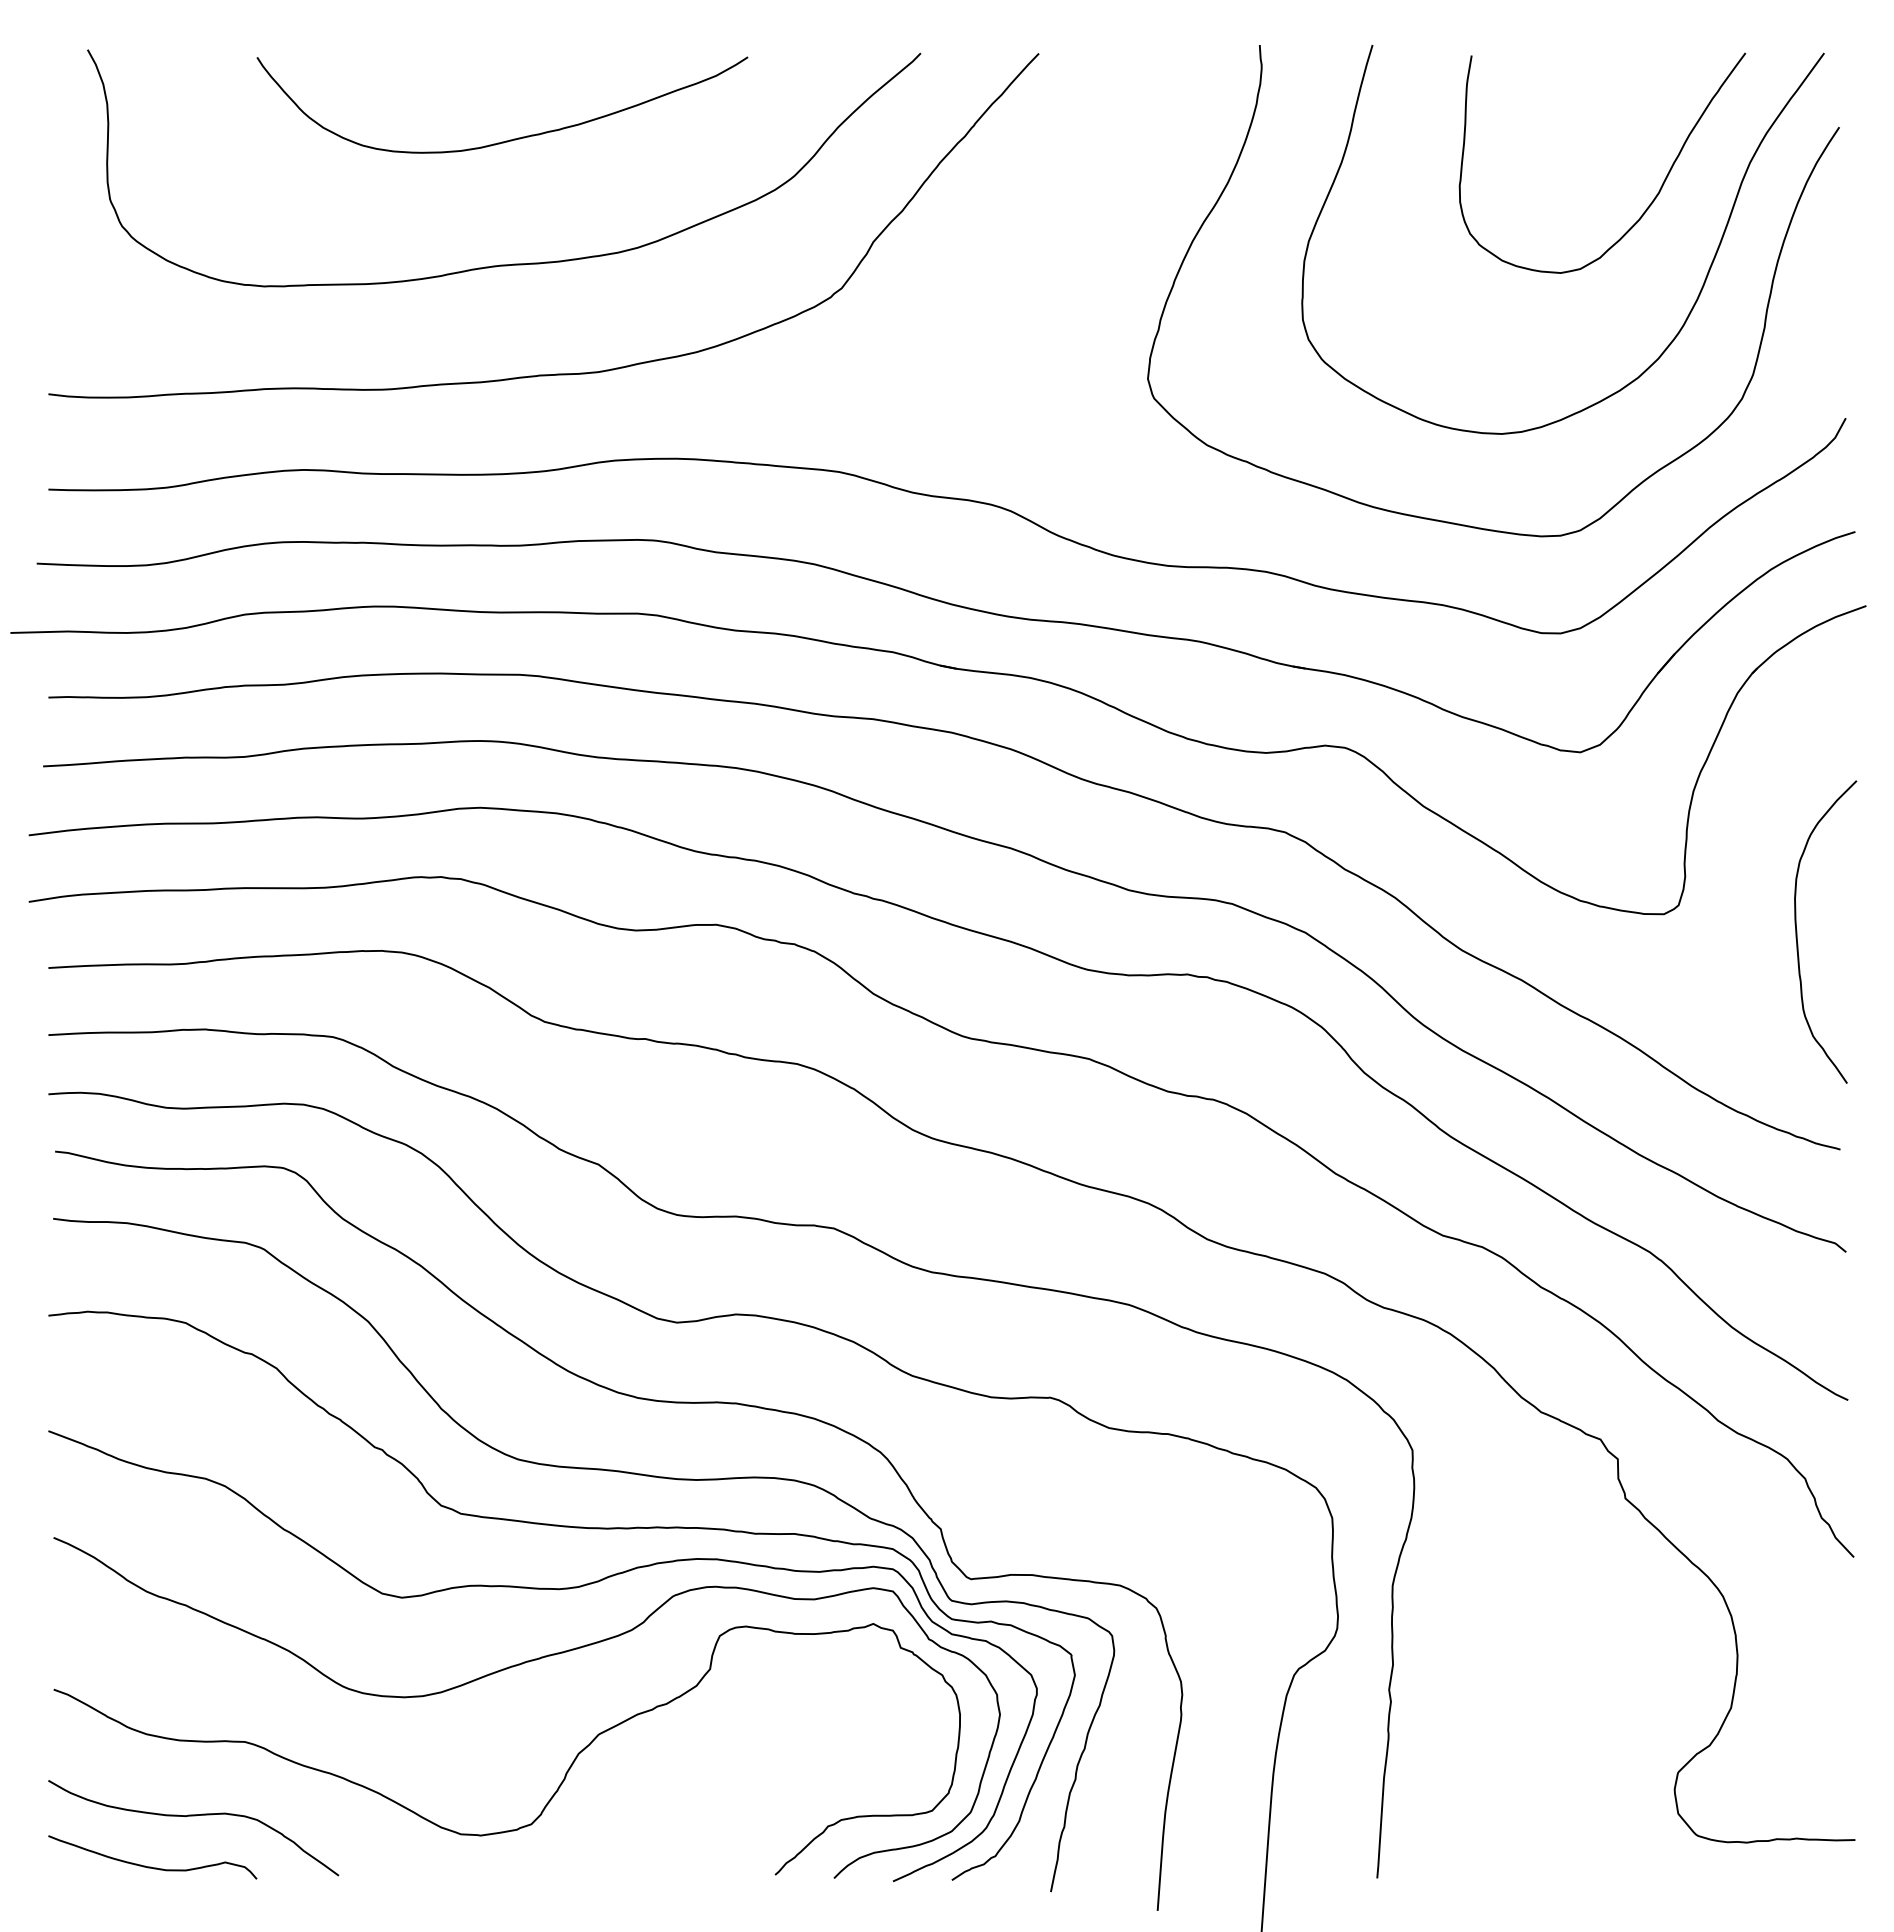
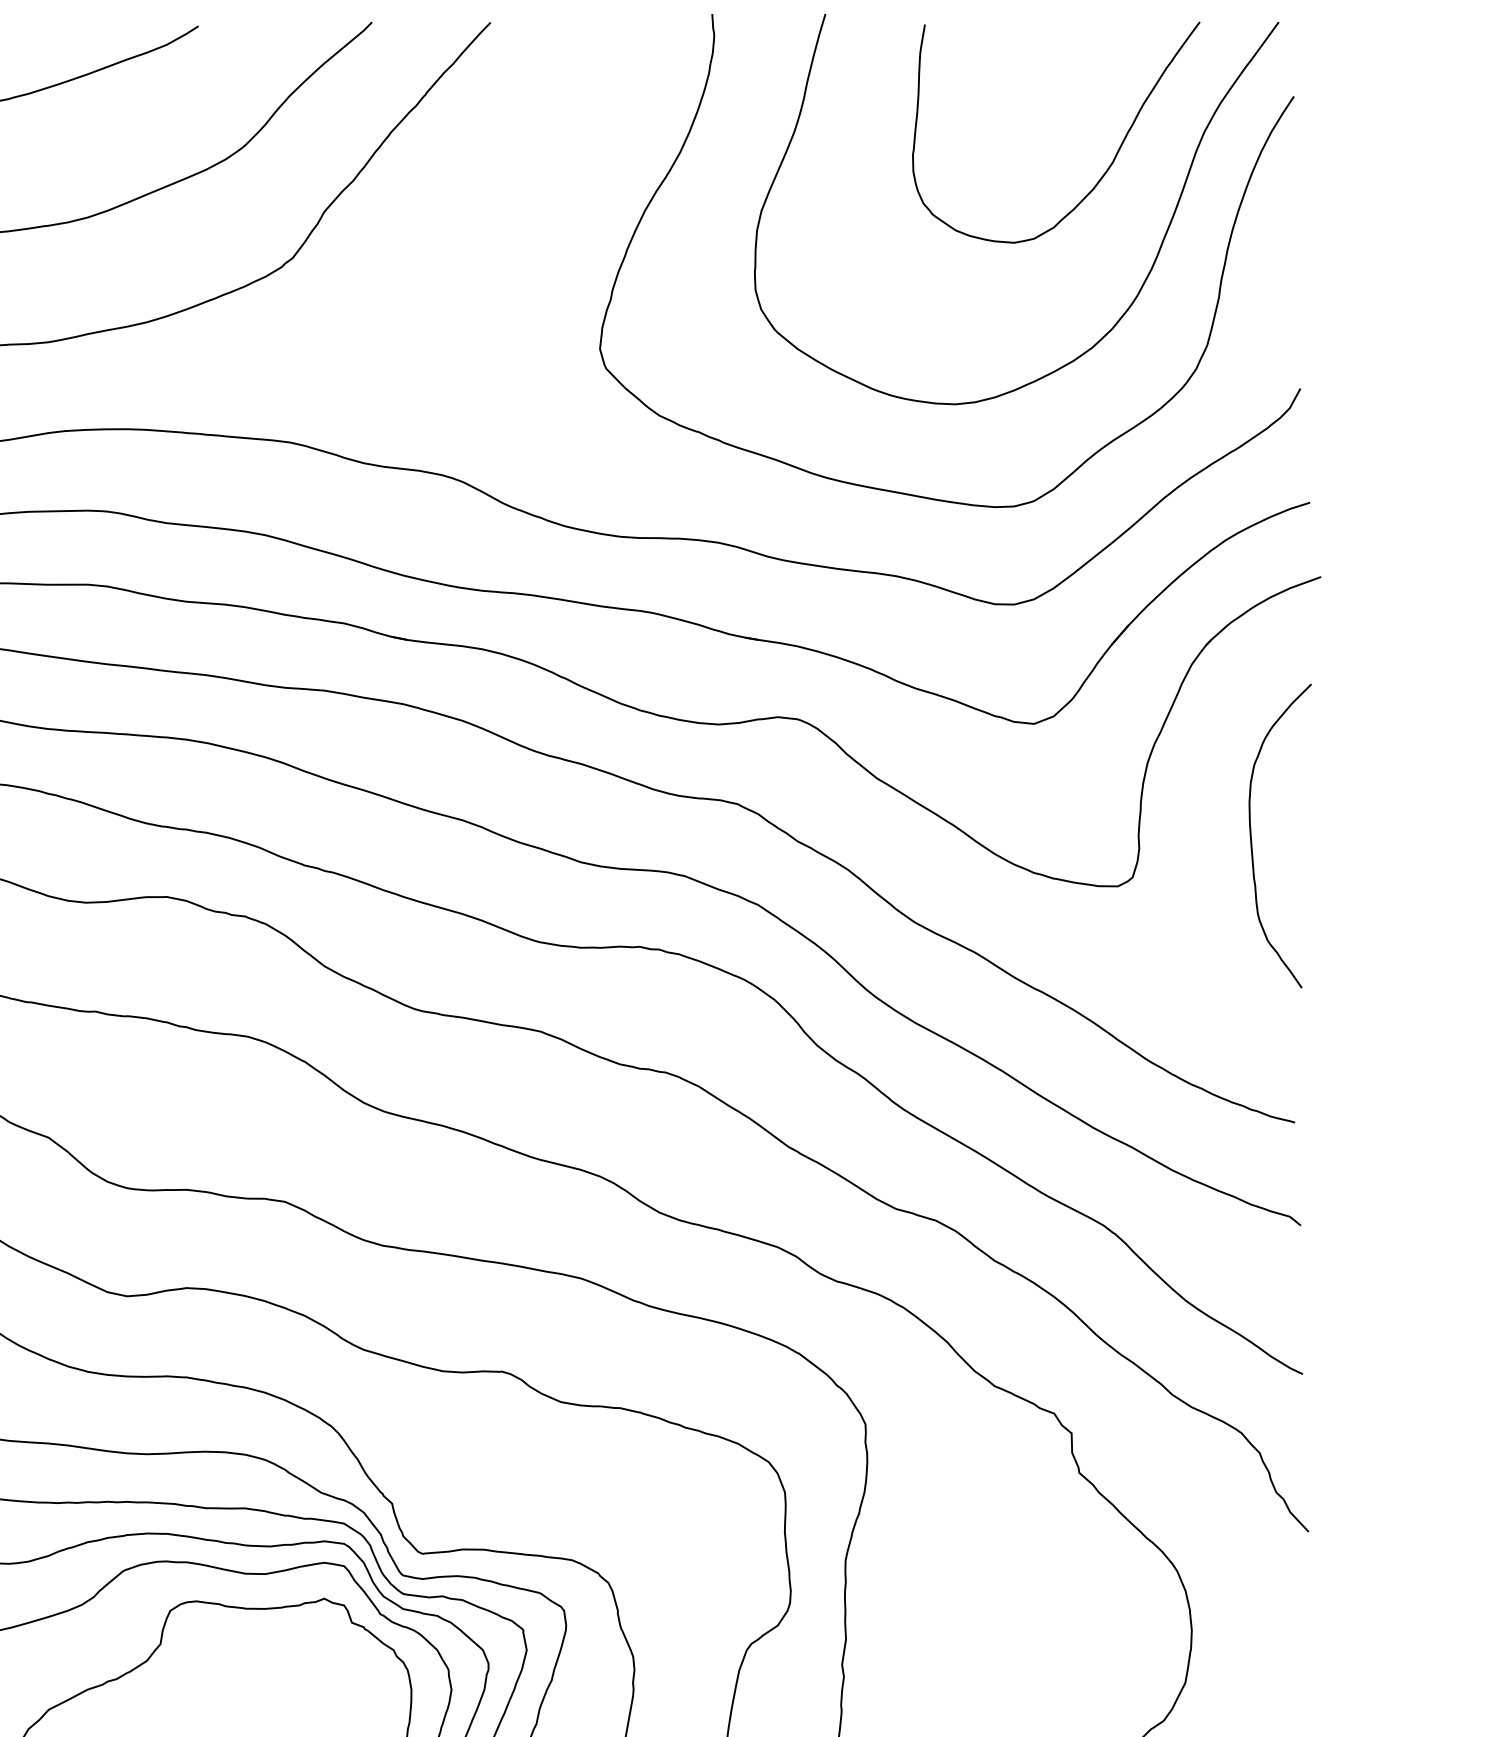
curve: (1797, 931) -> (1251, 835), moved

